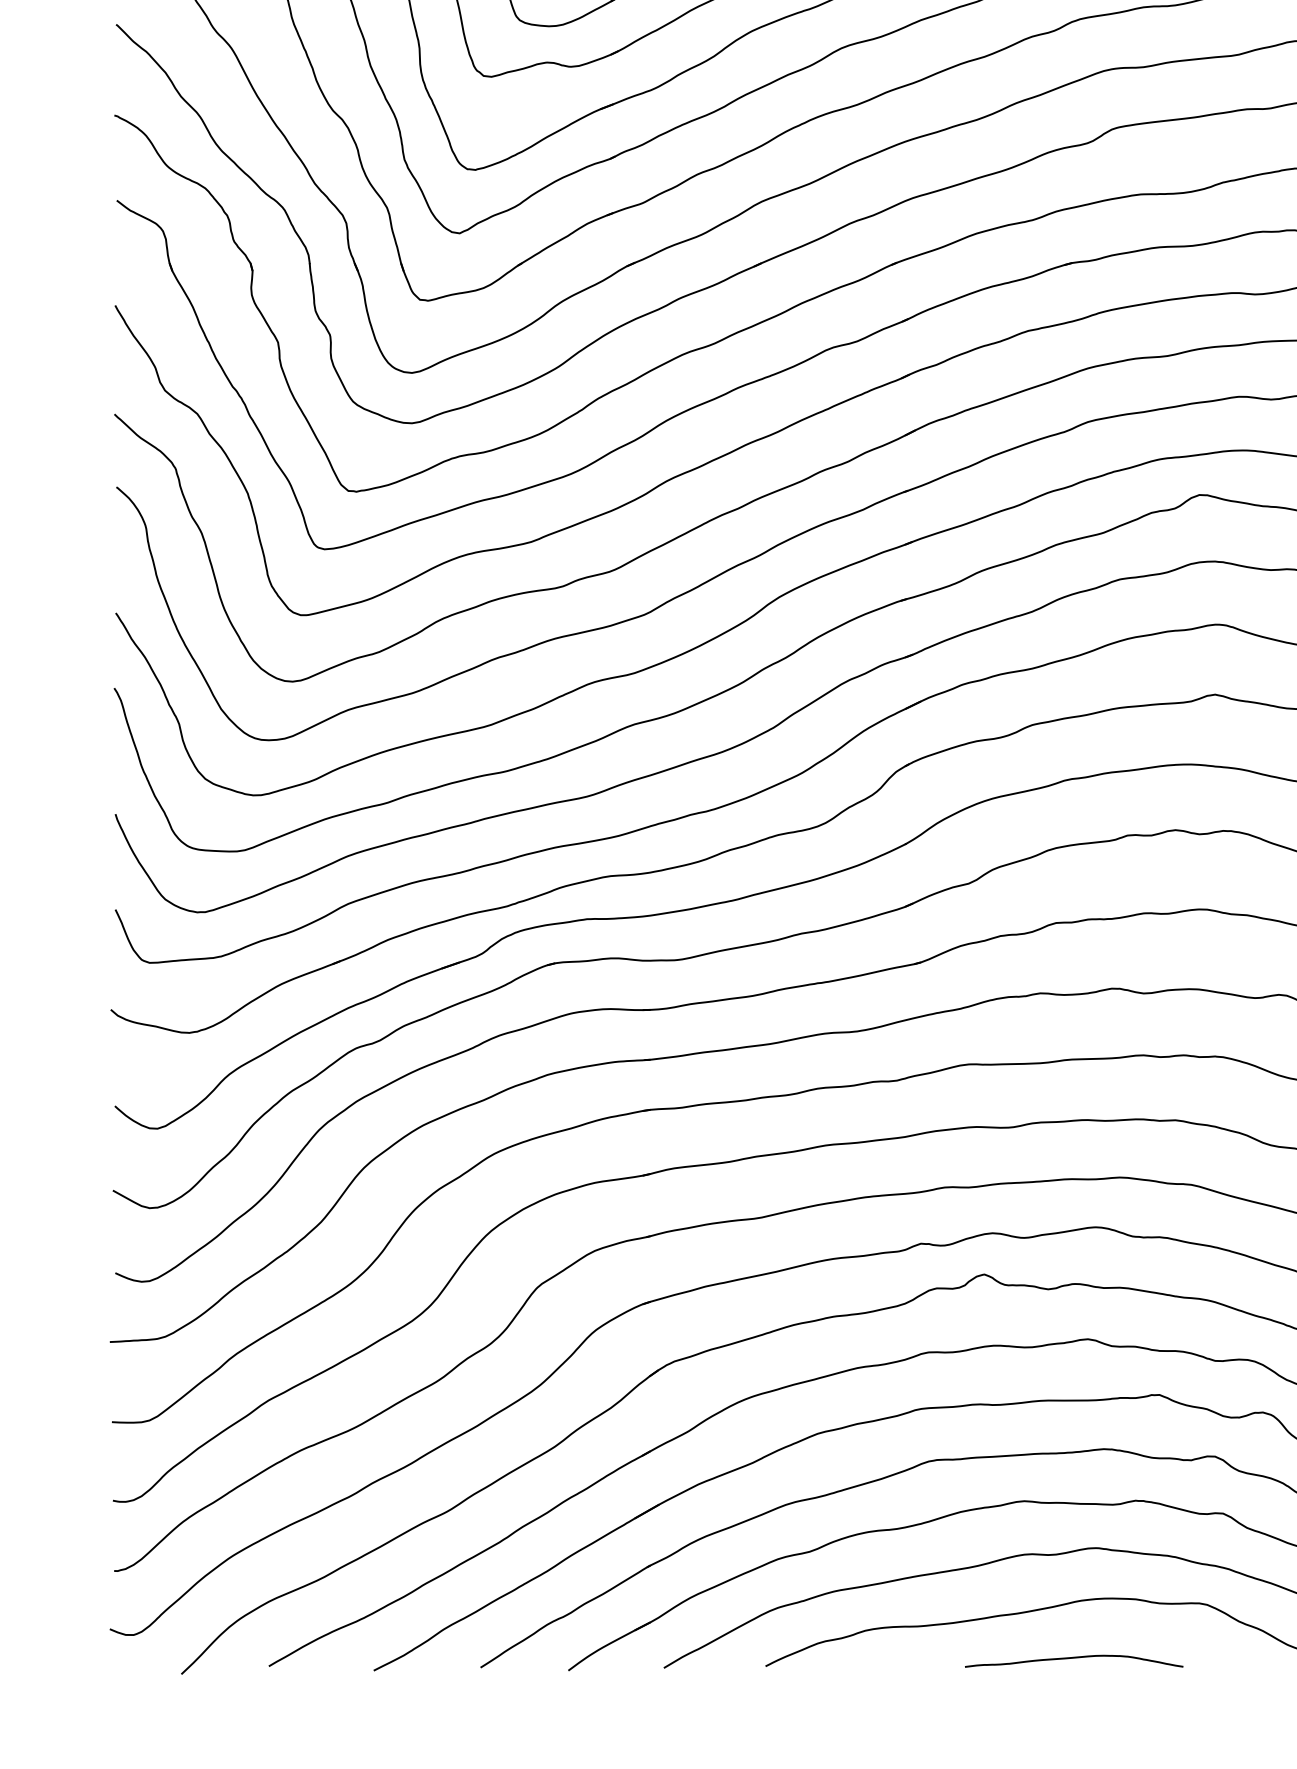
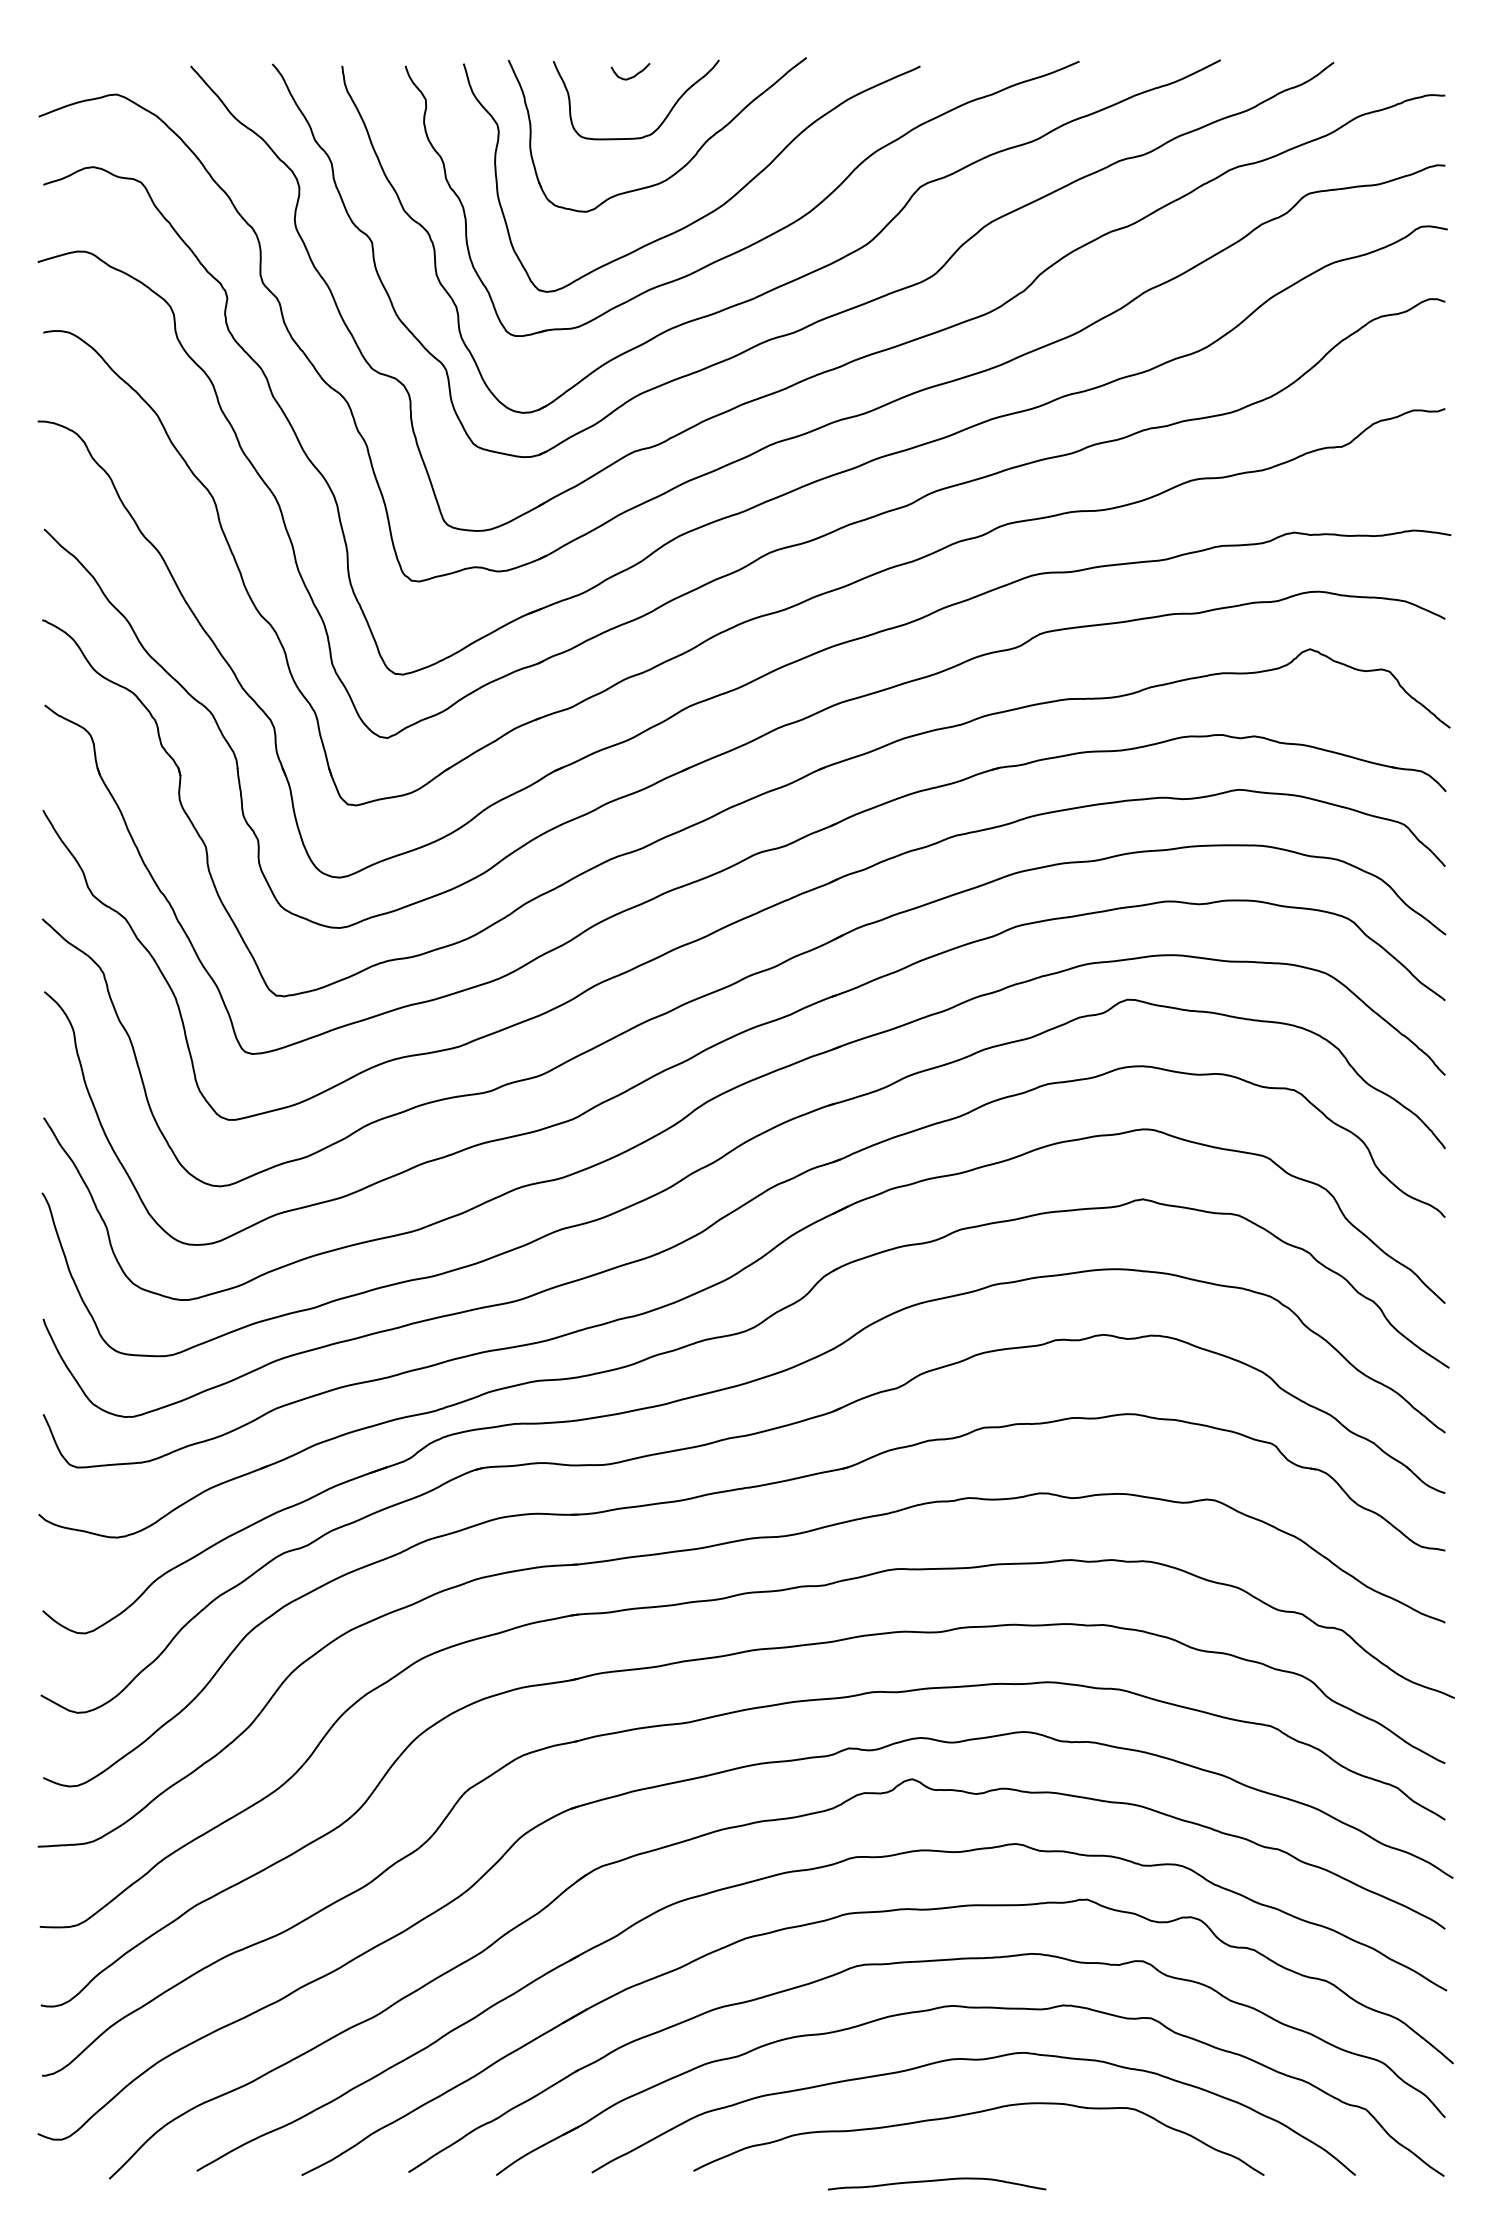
curve: (1073, 1658) -> (936, 2181), moved

